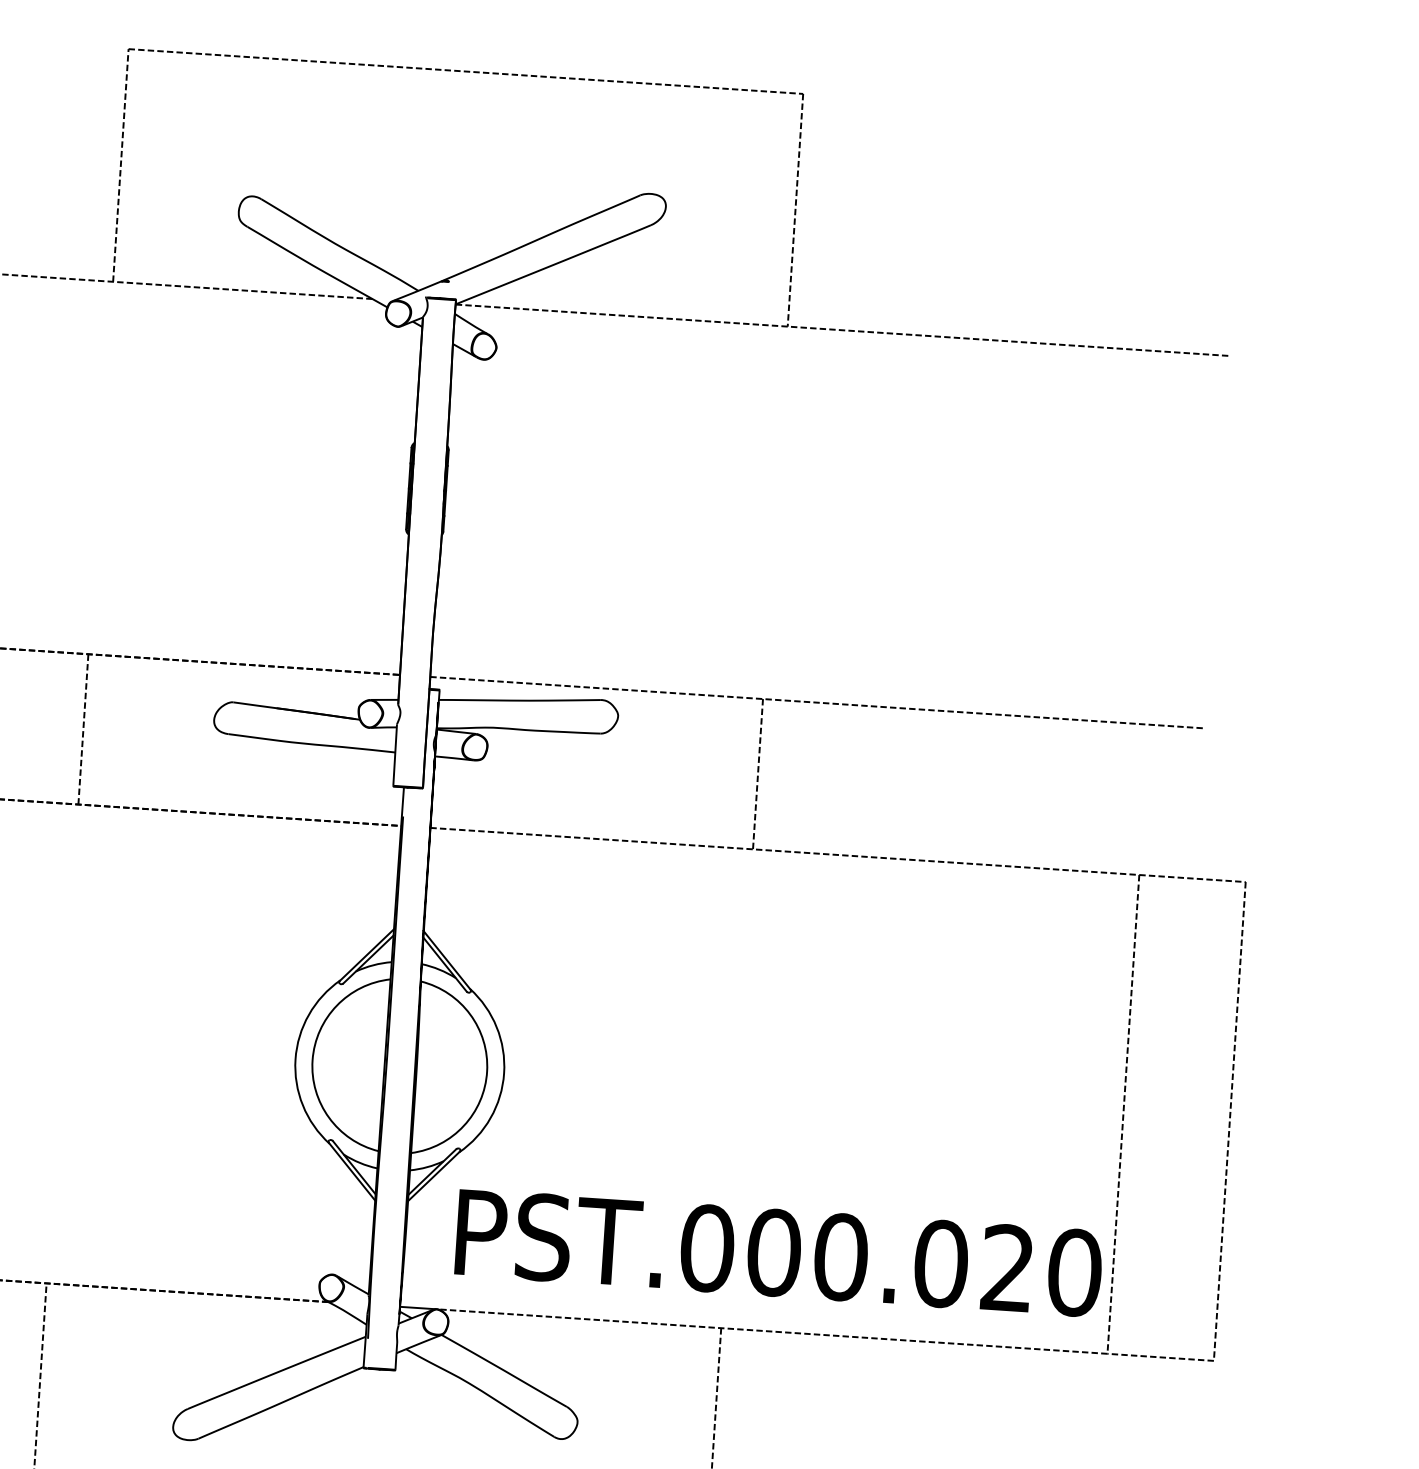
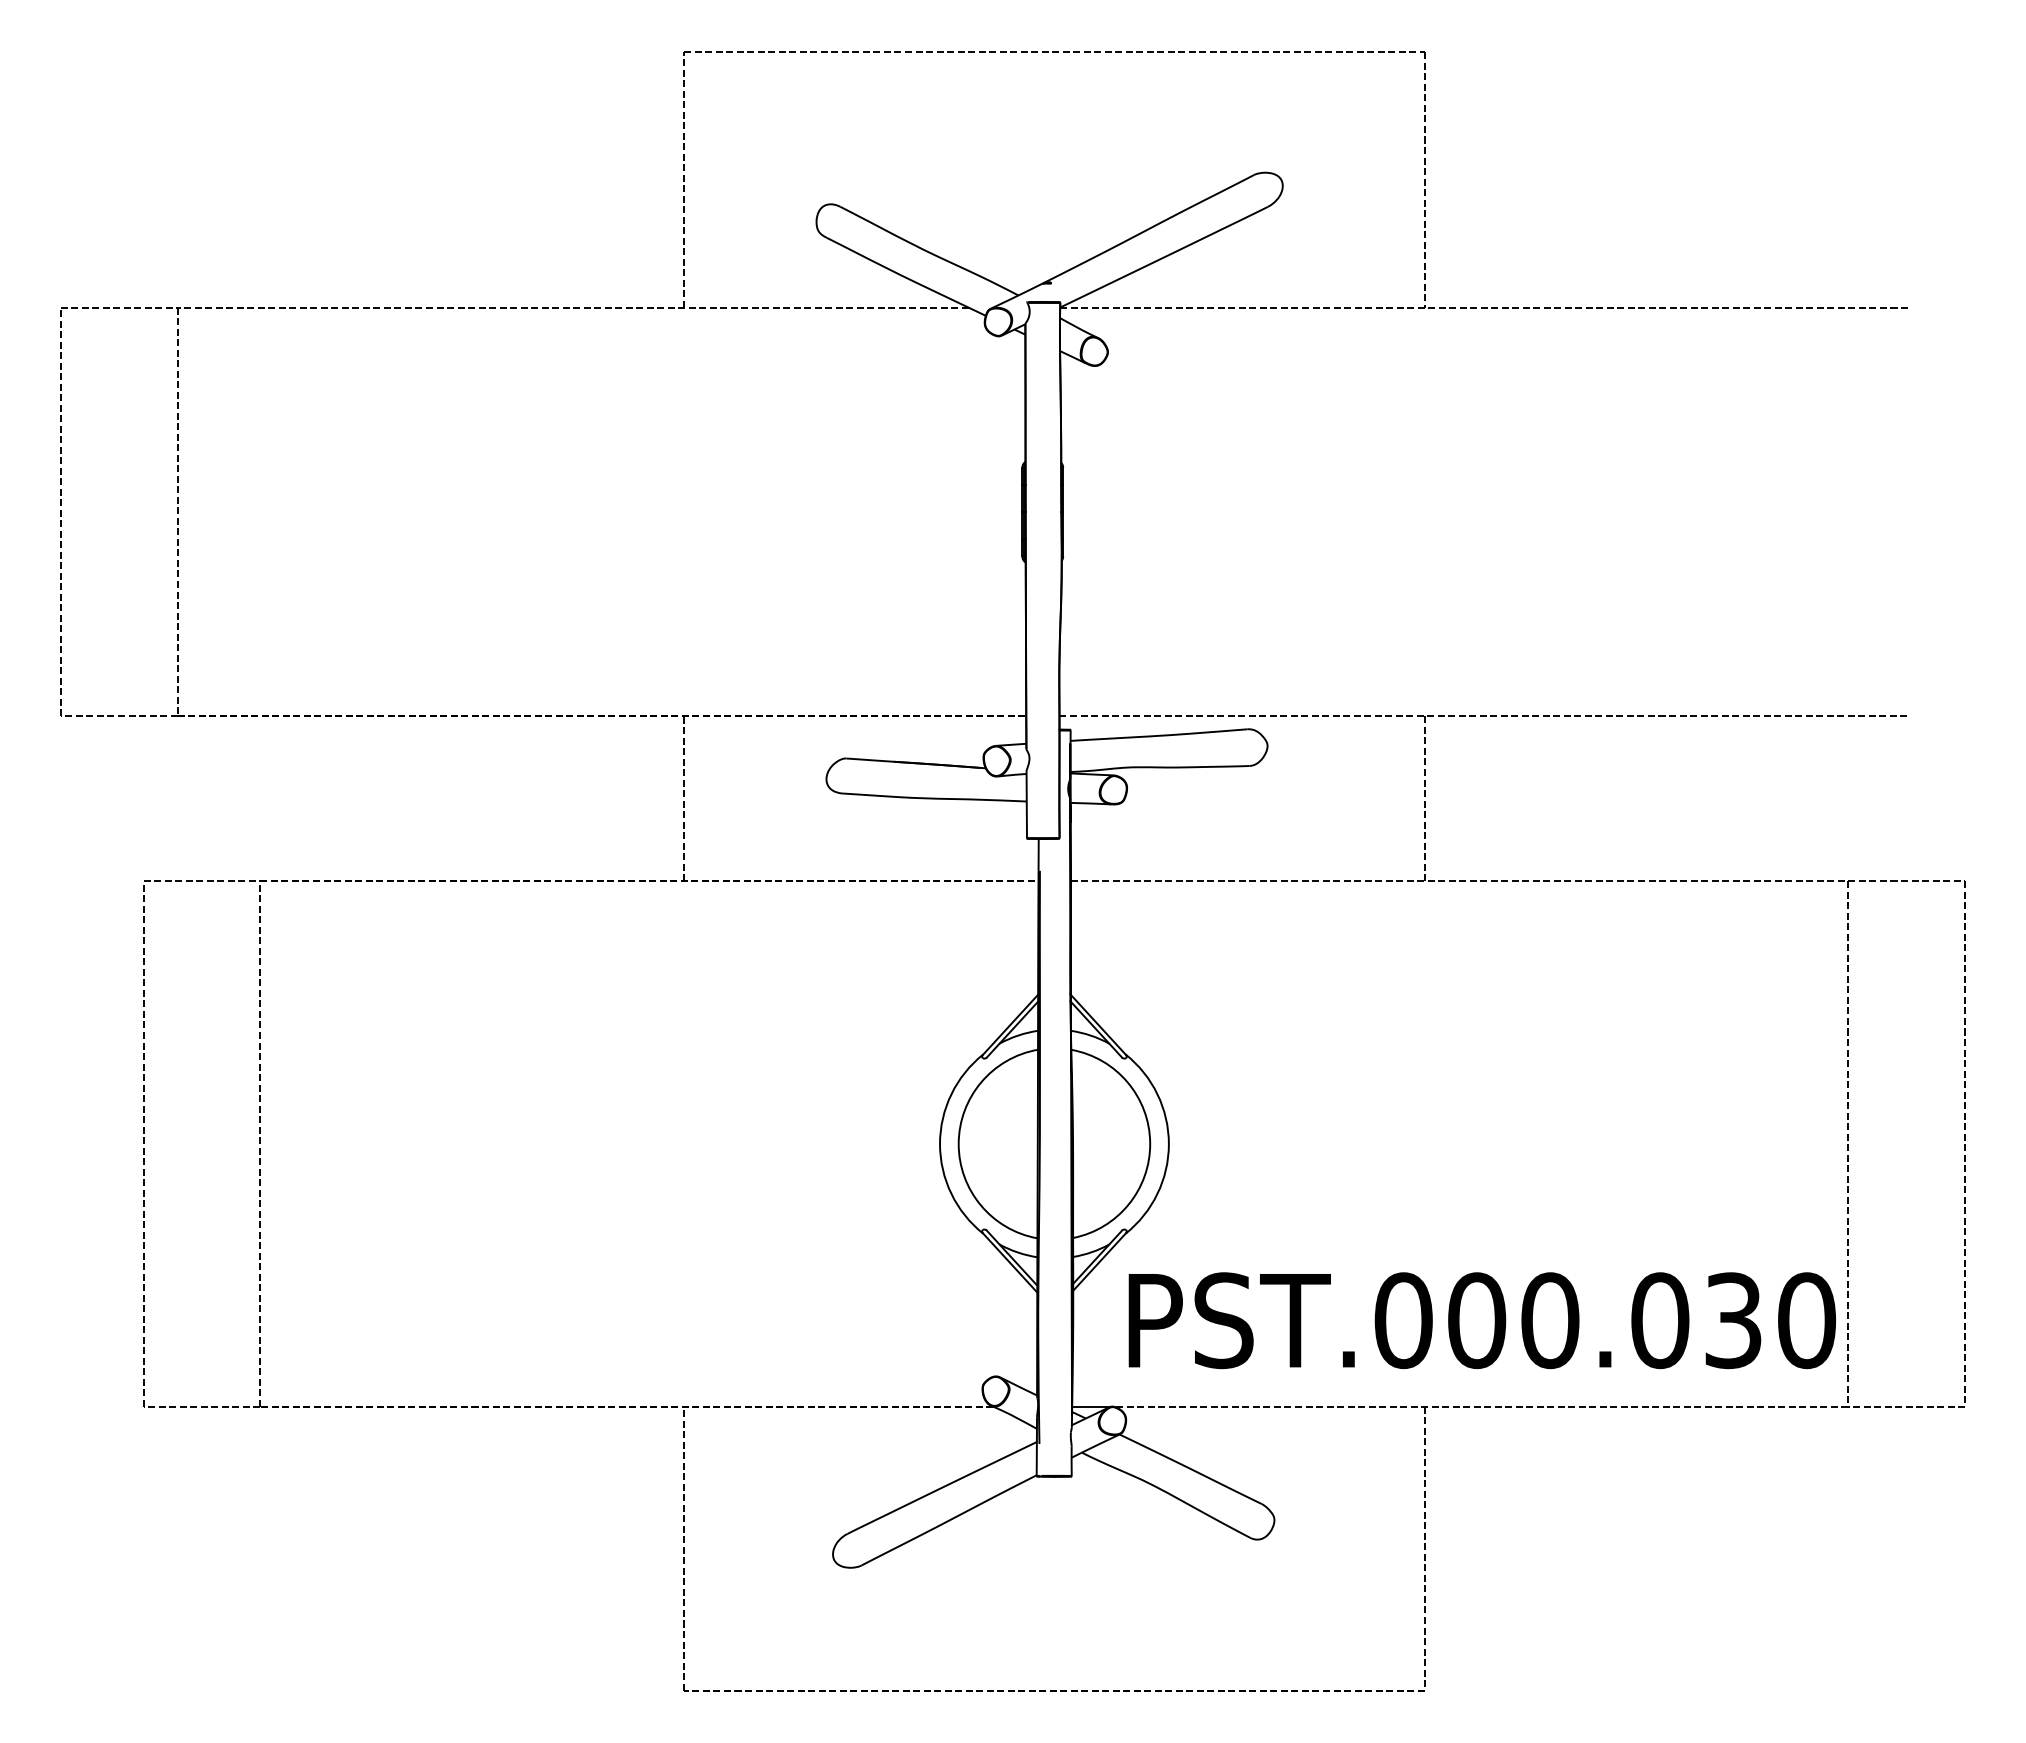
text: (1007, 1268) -> (1733, 1320), PST.000.020 -> PST.000.030

